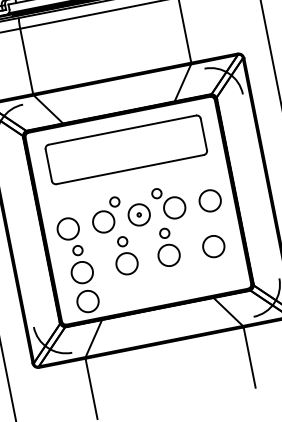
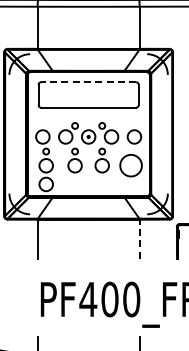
line: (122, 130) -> (88, 82), solid -> dashed
circle: (212, 246) -> (130, 165), size x1.6
line: (249, 356) -> (139, 238), solid -> dashed

